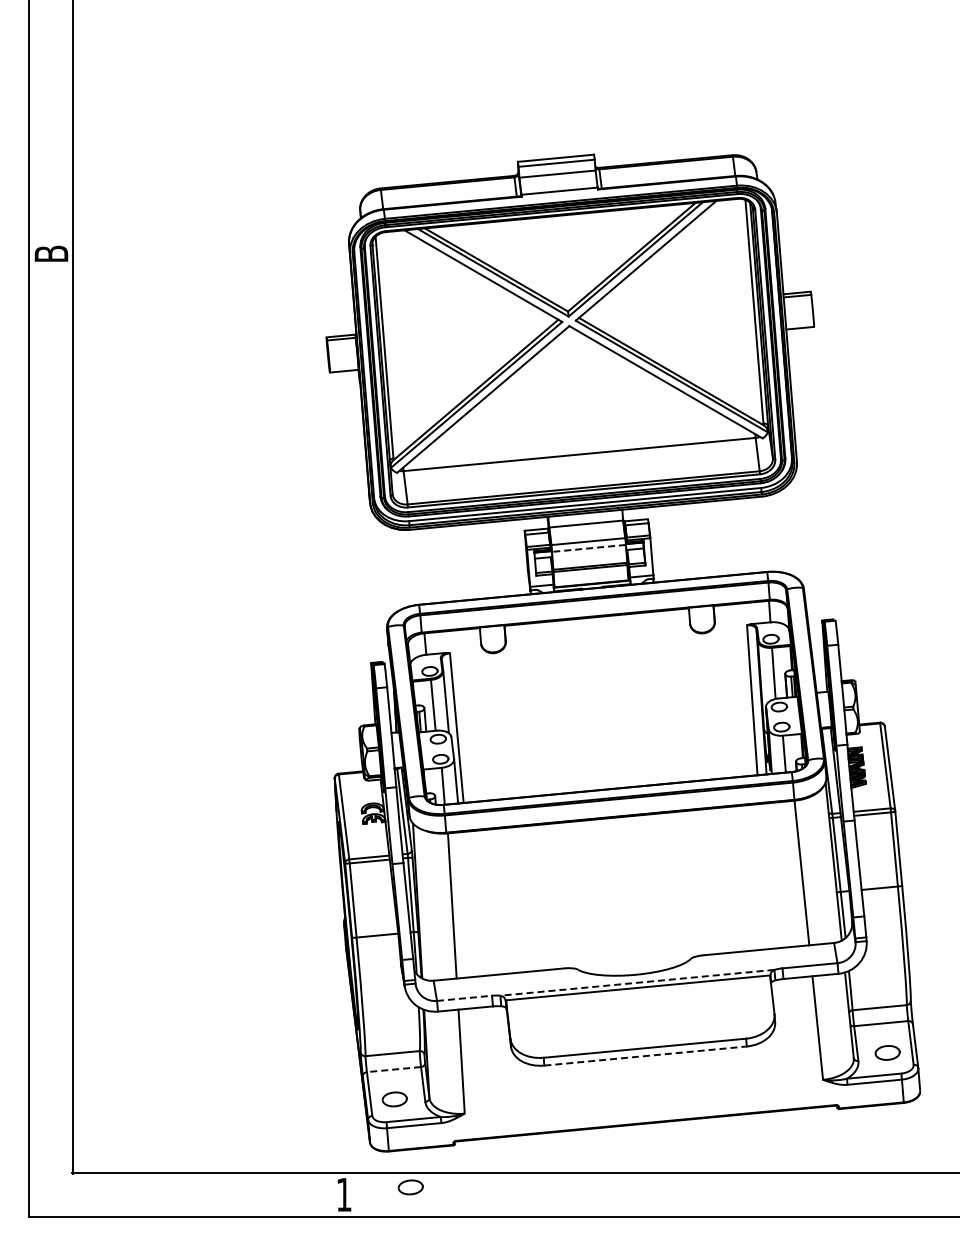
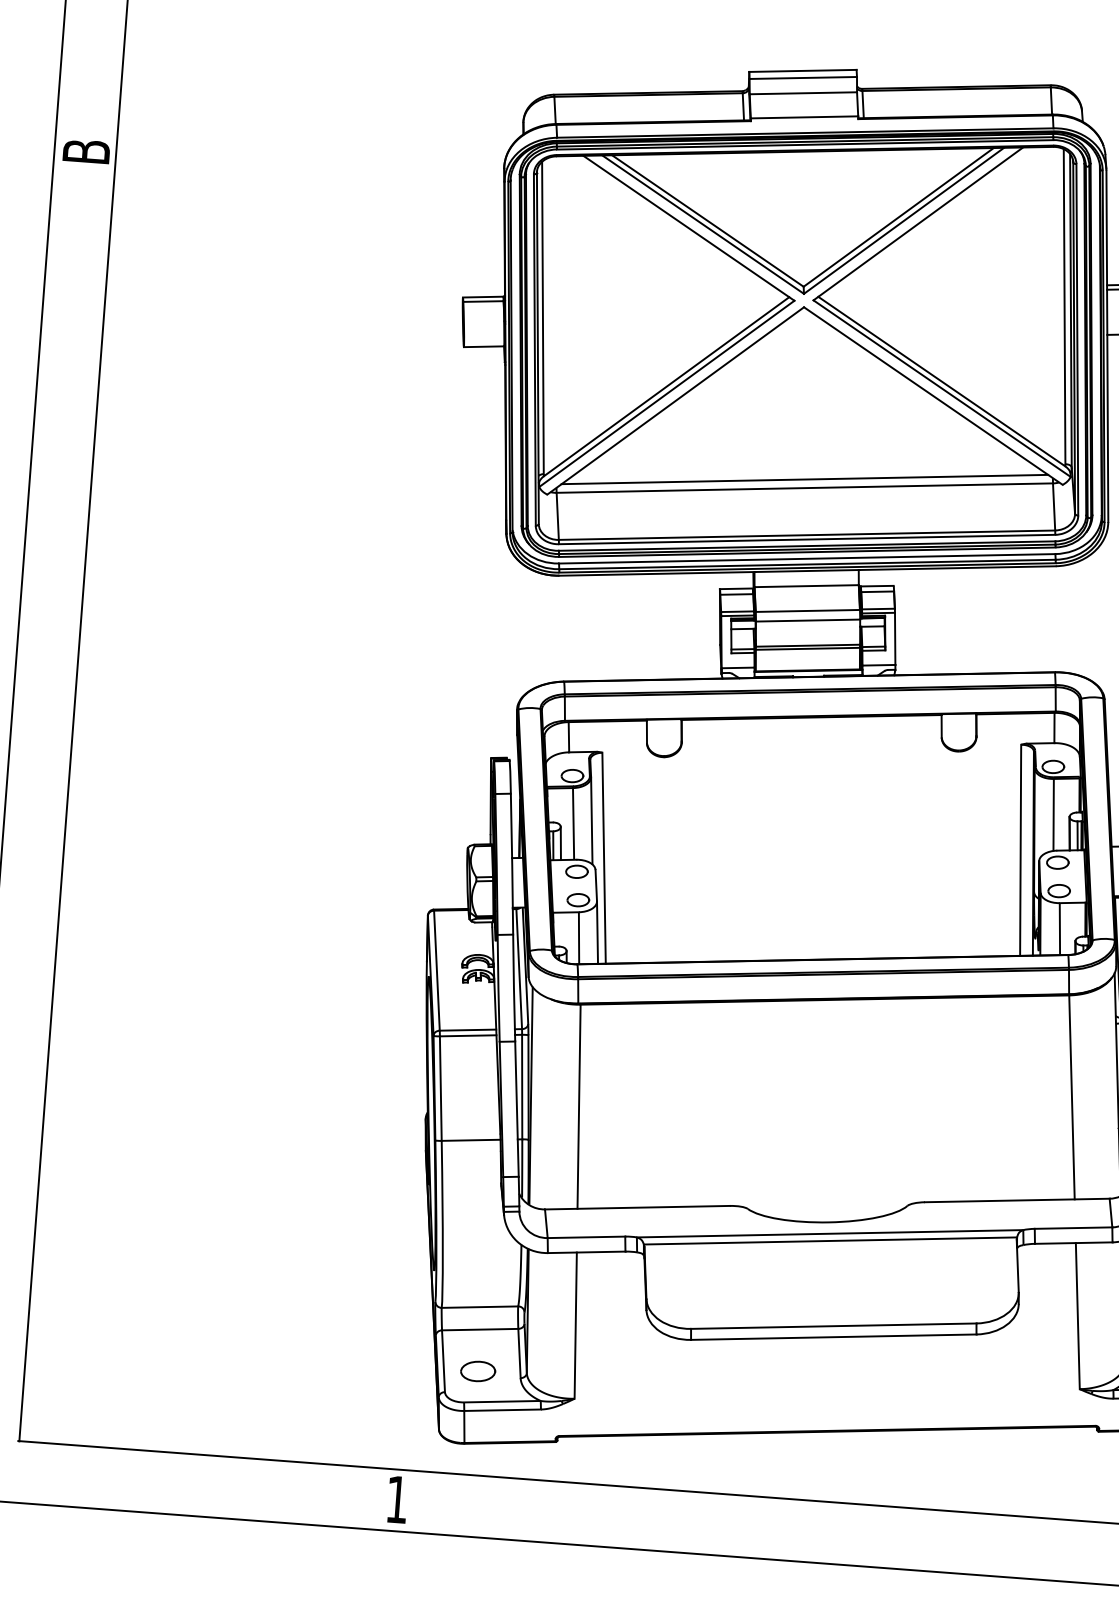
line: (578, 448) -> (803, 479), added
line: (588, 548) -> (807, 620), dashed -> solid
line: (637, 982) -> (830, 1233), dashed -> solid
line: (464, 998) -> (586, 1237), dashed -> solid
line: (645, 1056) -> (833, 1337), dashed -> solid
line: (393, 1069) -> (479, 1329), dashed -> solid
part: (410, 1187) -> (490, 1496), removed

